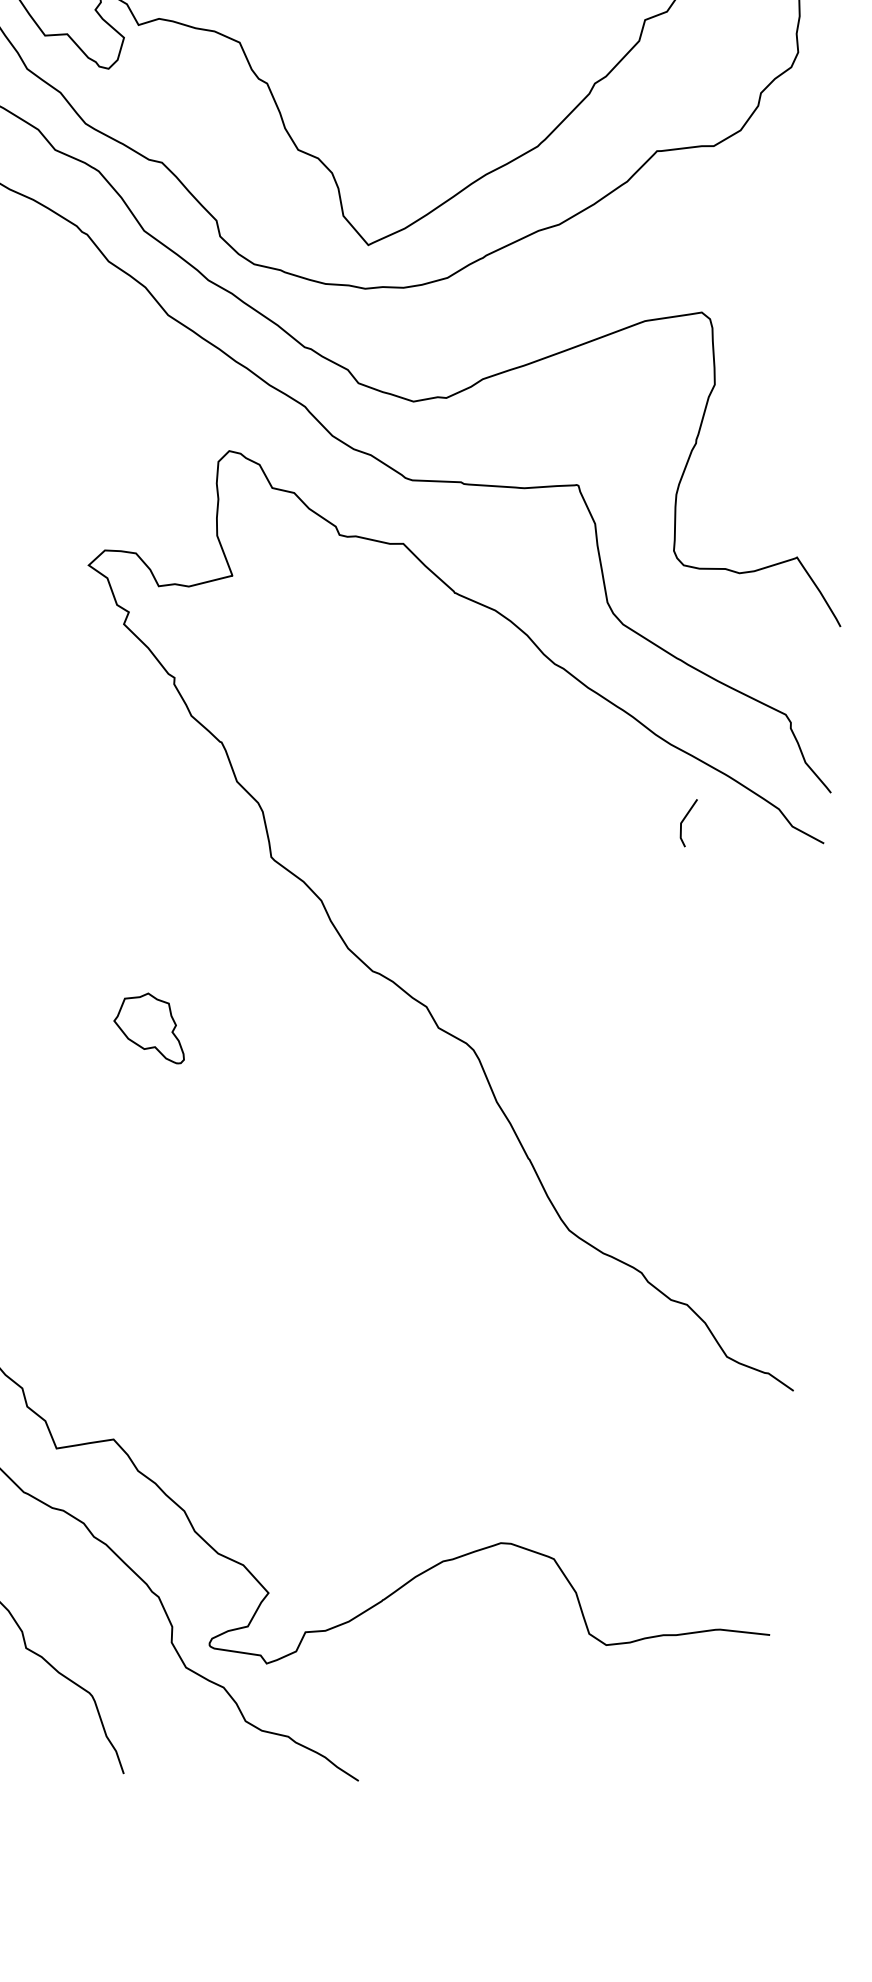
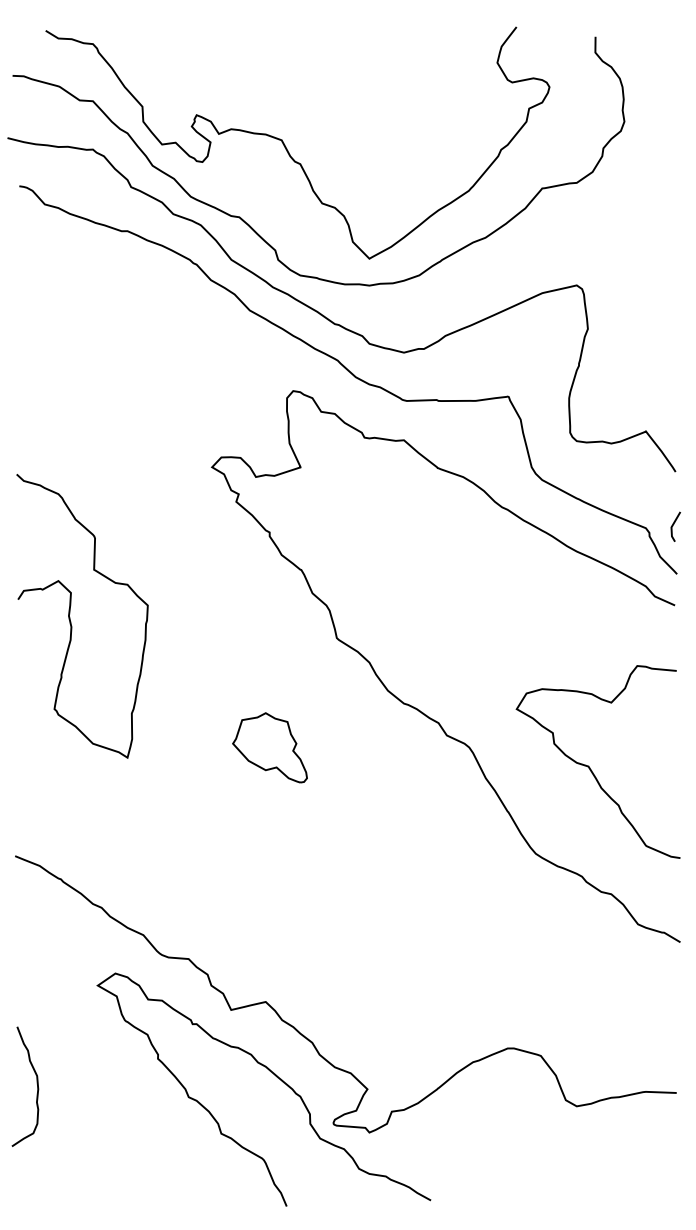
line: (684, 822) -> (673, 526), moved
part: (149, 1026) -> (269, 747), size x1.67
curve: (668, 1096) -> (590, 767), added

